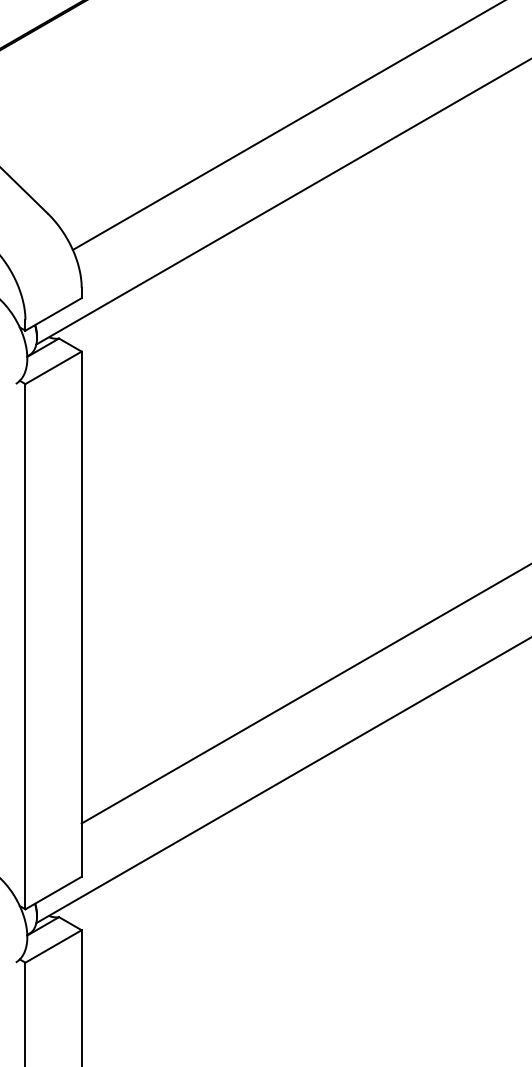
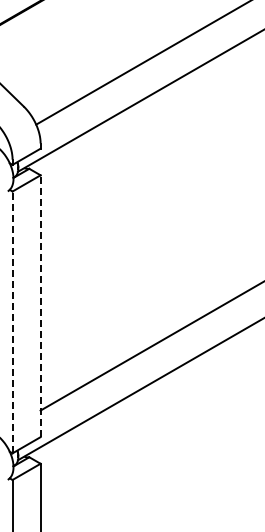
line: (81, 614) -> (40, 306), solid -> dashed
line: (25, 646) -> (12, 322), solid -> dashed

